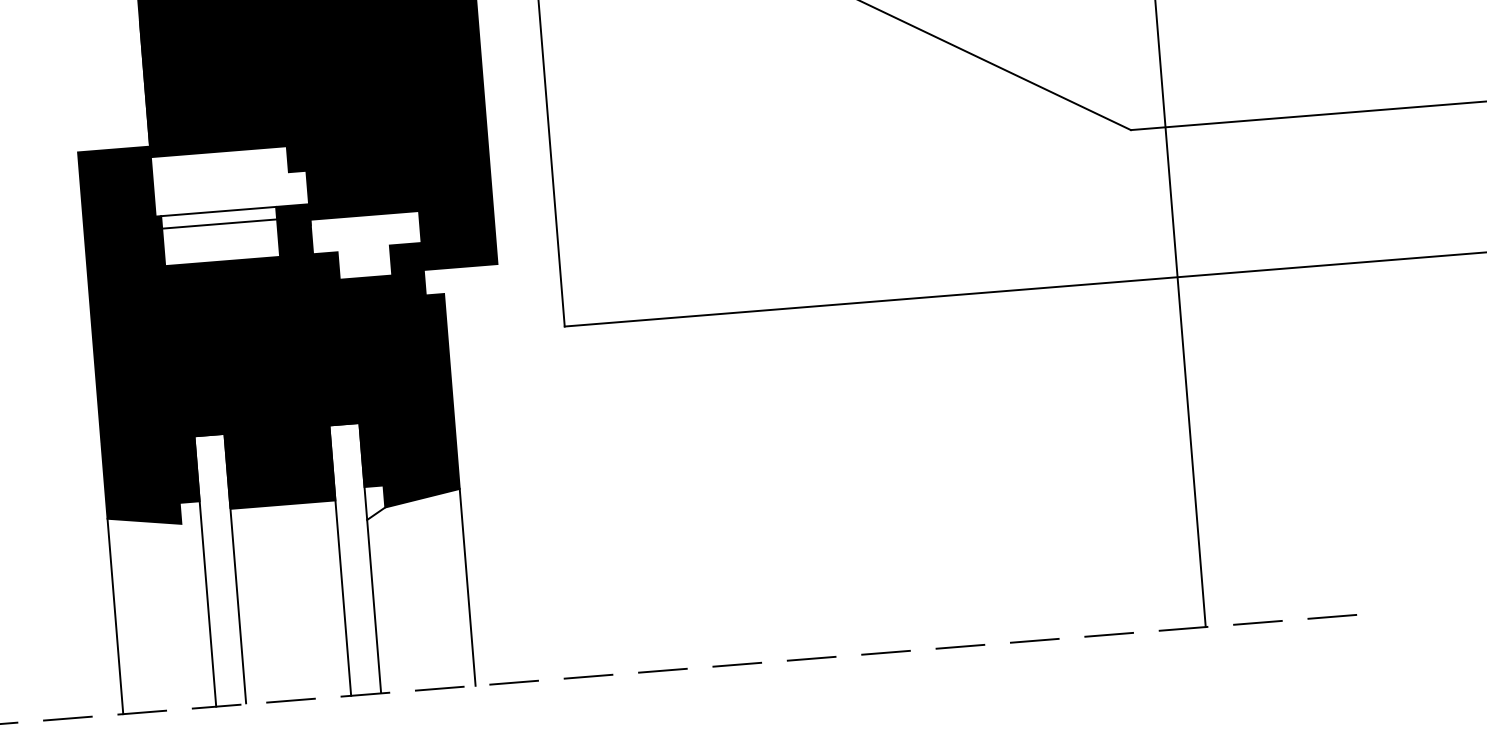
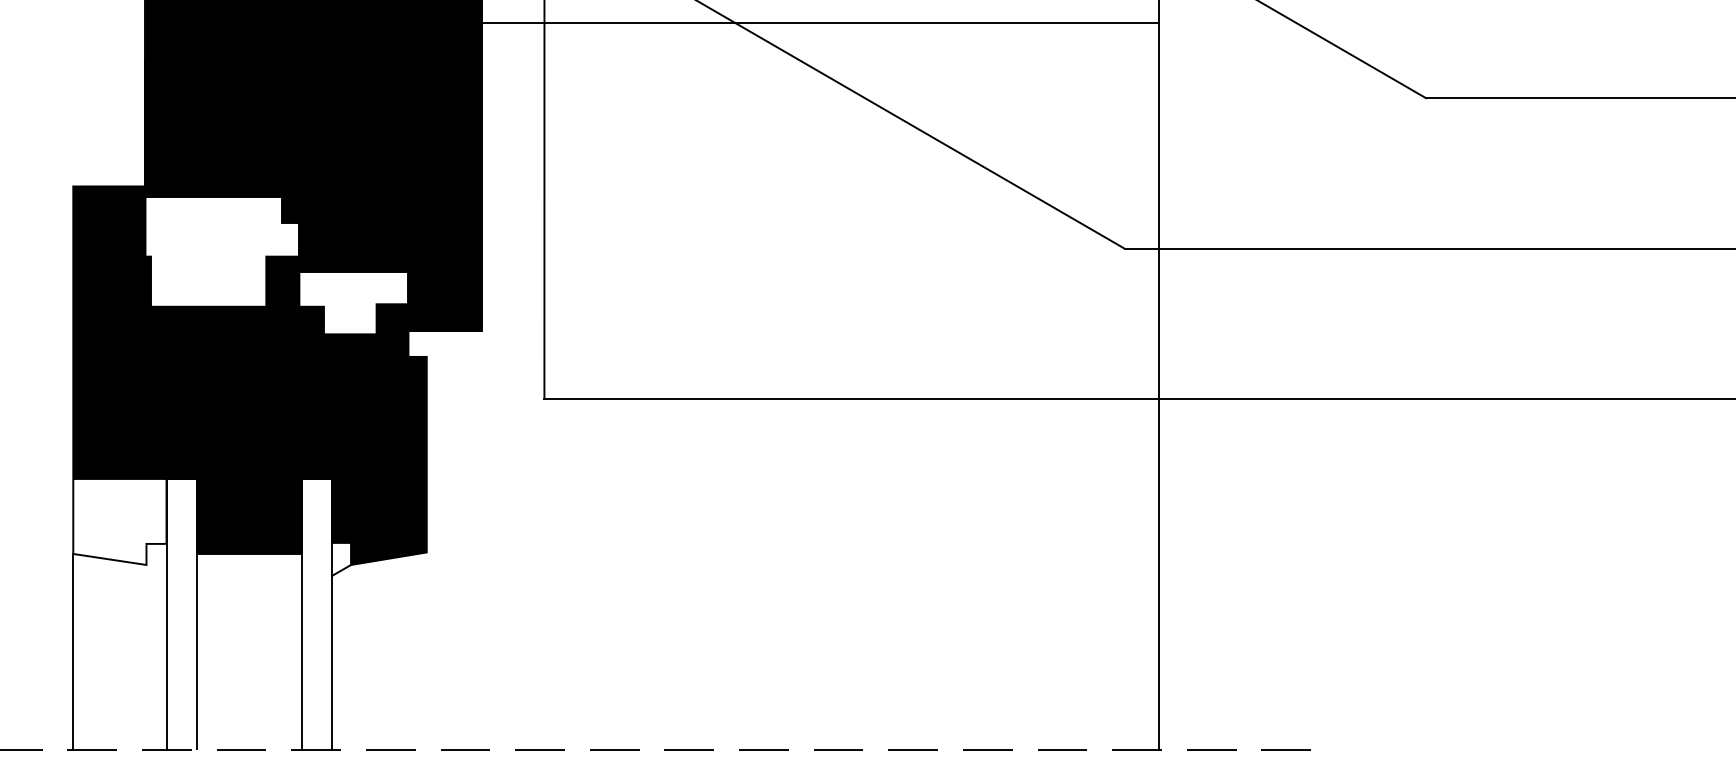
line: (218, 211) -> (208, 256), removed
line: (219, 224) -> (208, 269), removed
fill: (150, 482) -> (119, 521), removed
line: (467, 586) -> (426, 650), removed

